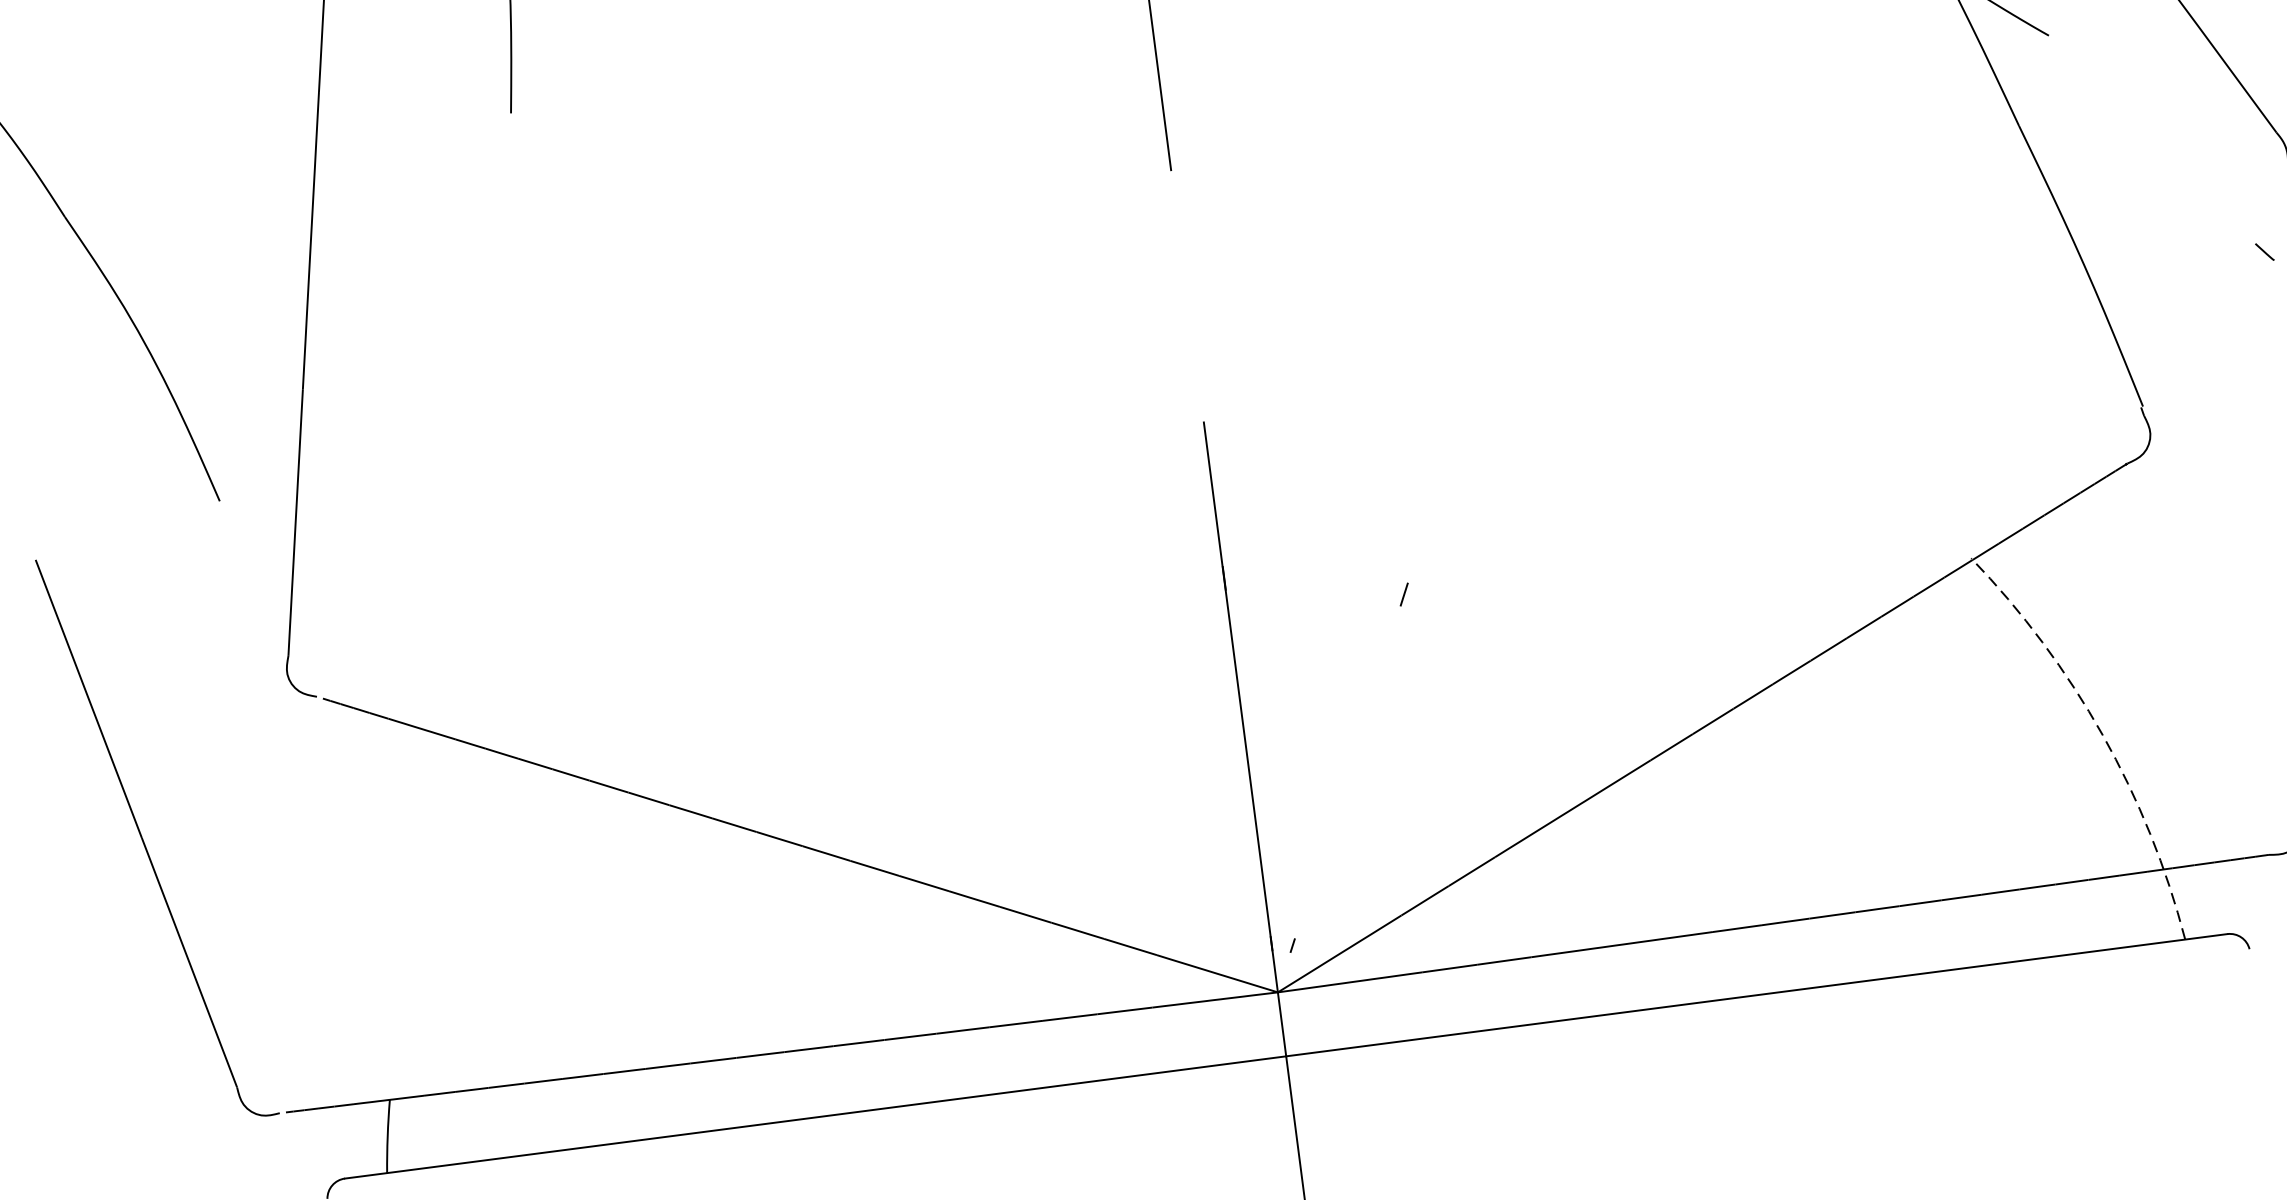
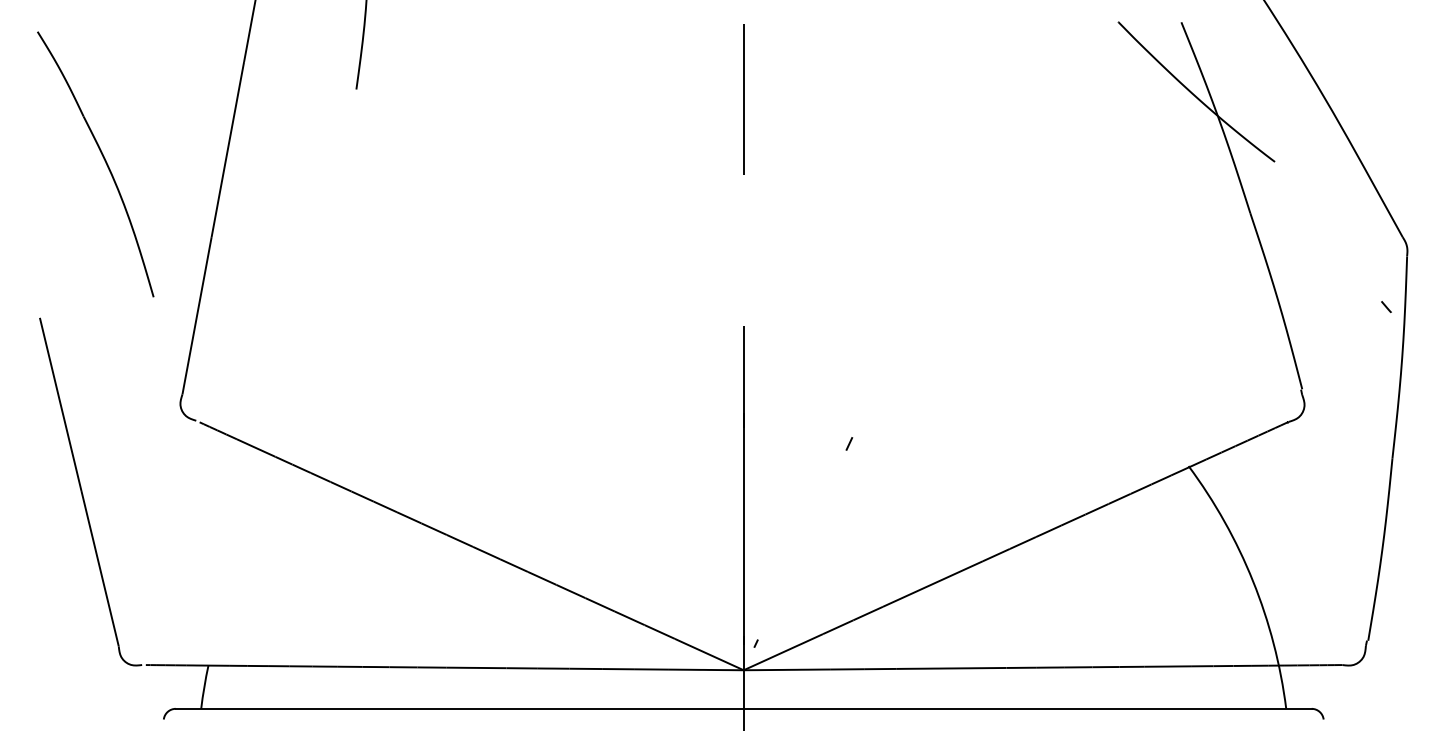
arc: (2103, 735) -> (1253, 581), dashed -> solid

